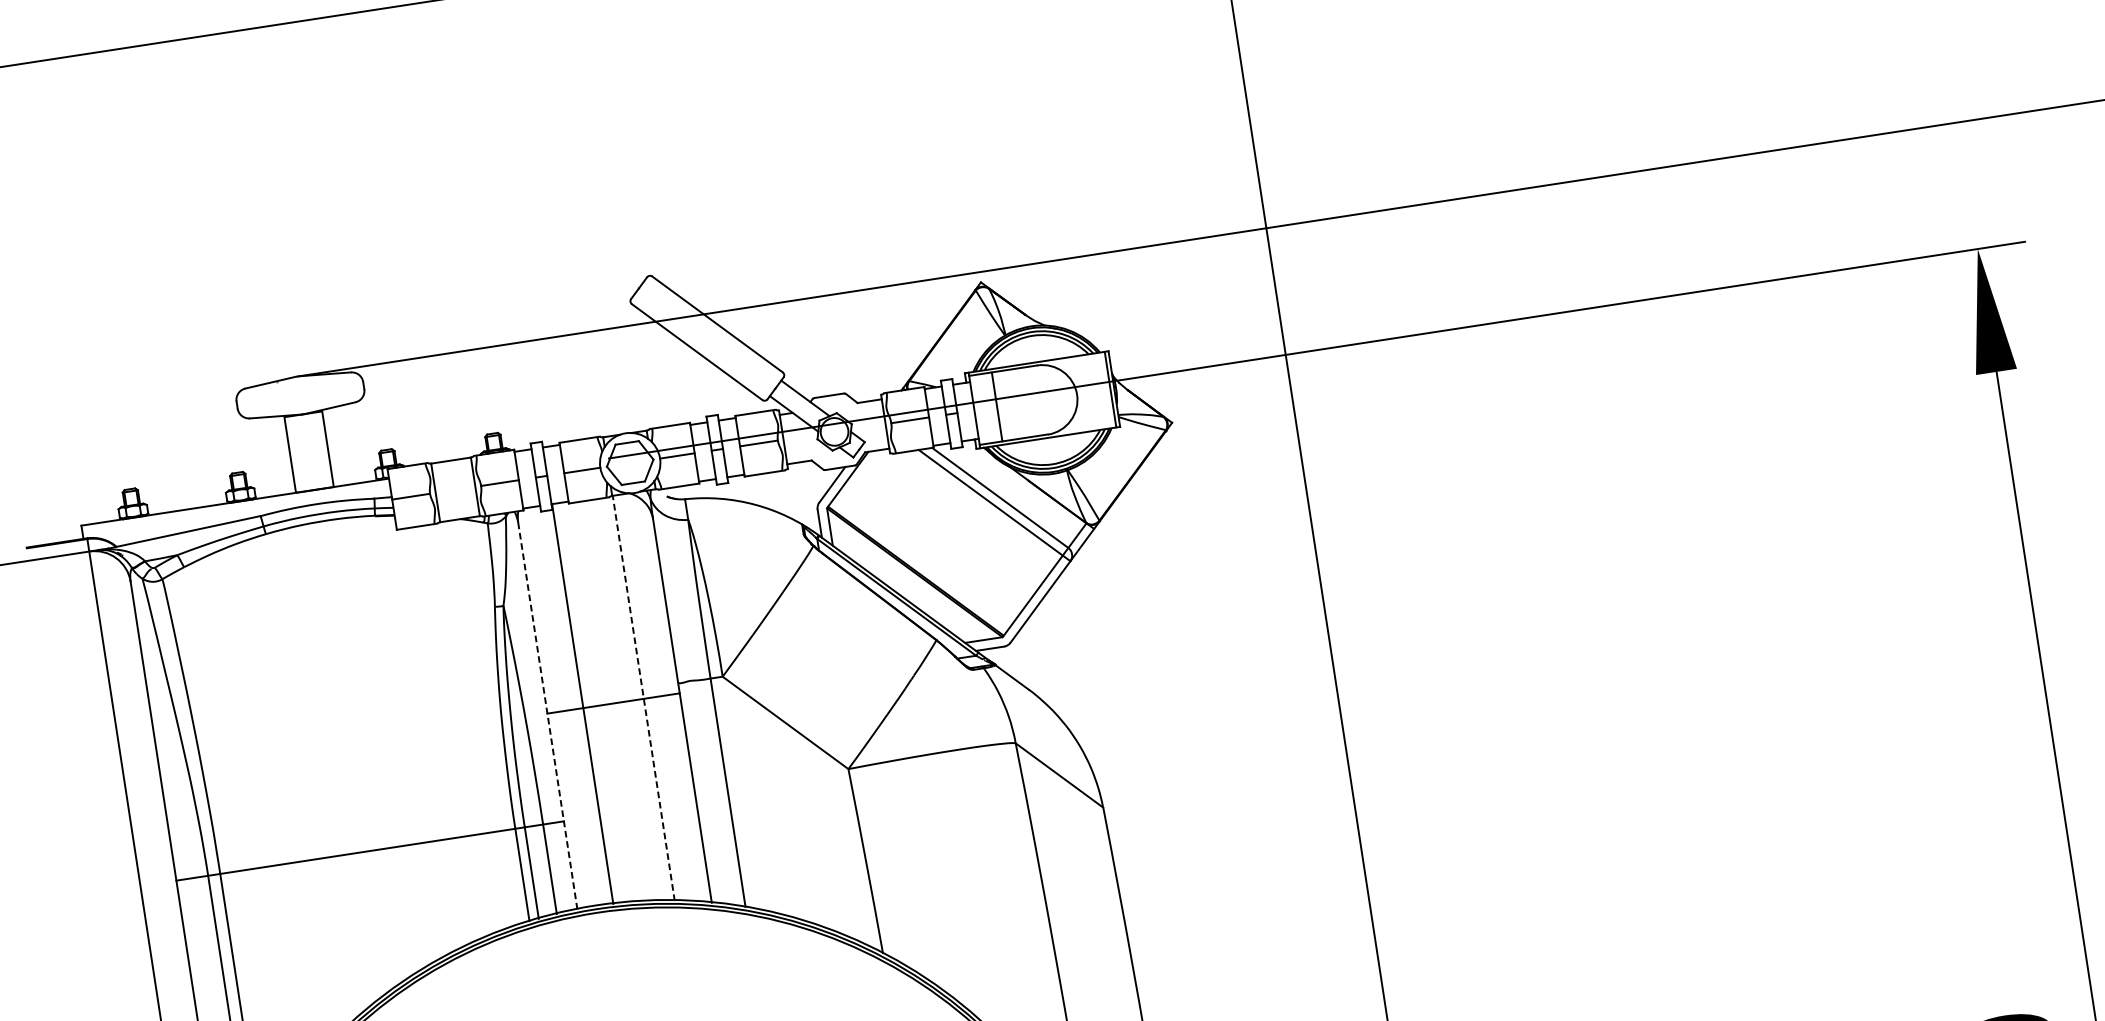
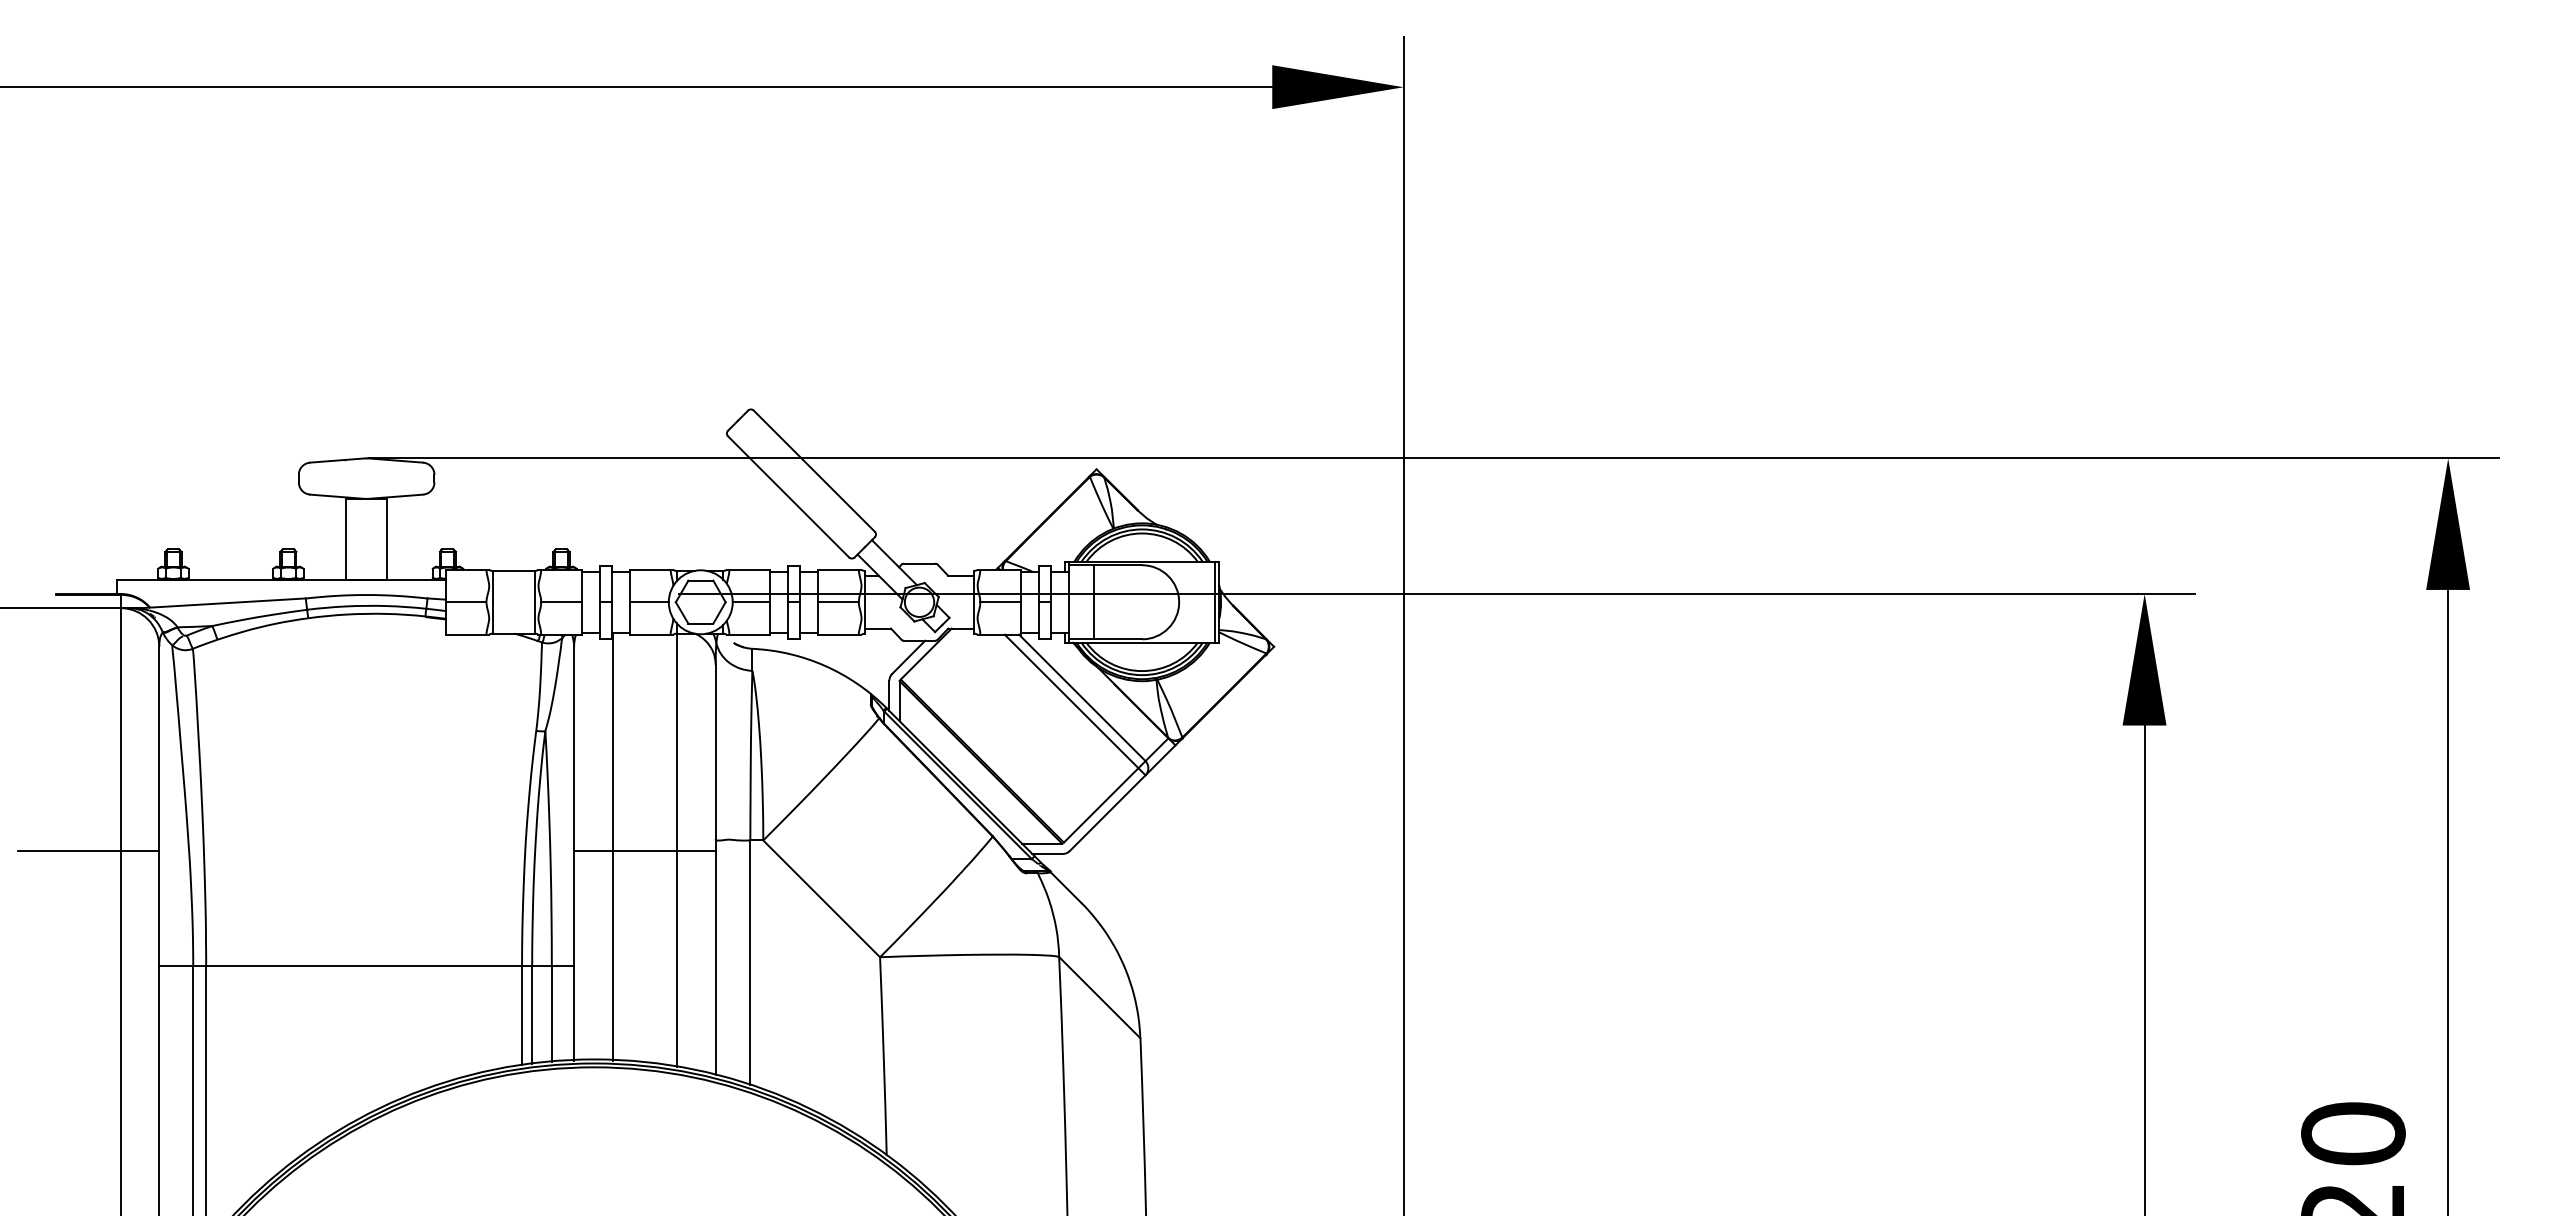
line: (643, 698) -> (677, 850), dashed -> solid
line: (548, 716) -> (574, 854), dashed -> solid
line: (93, 783) -> (88, 851), added

